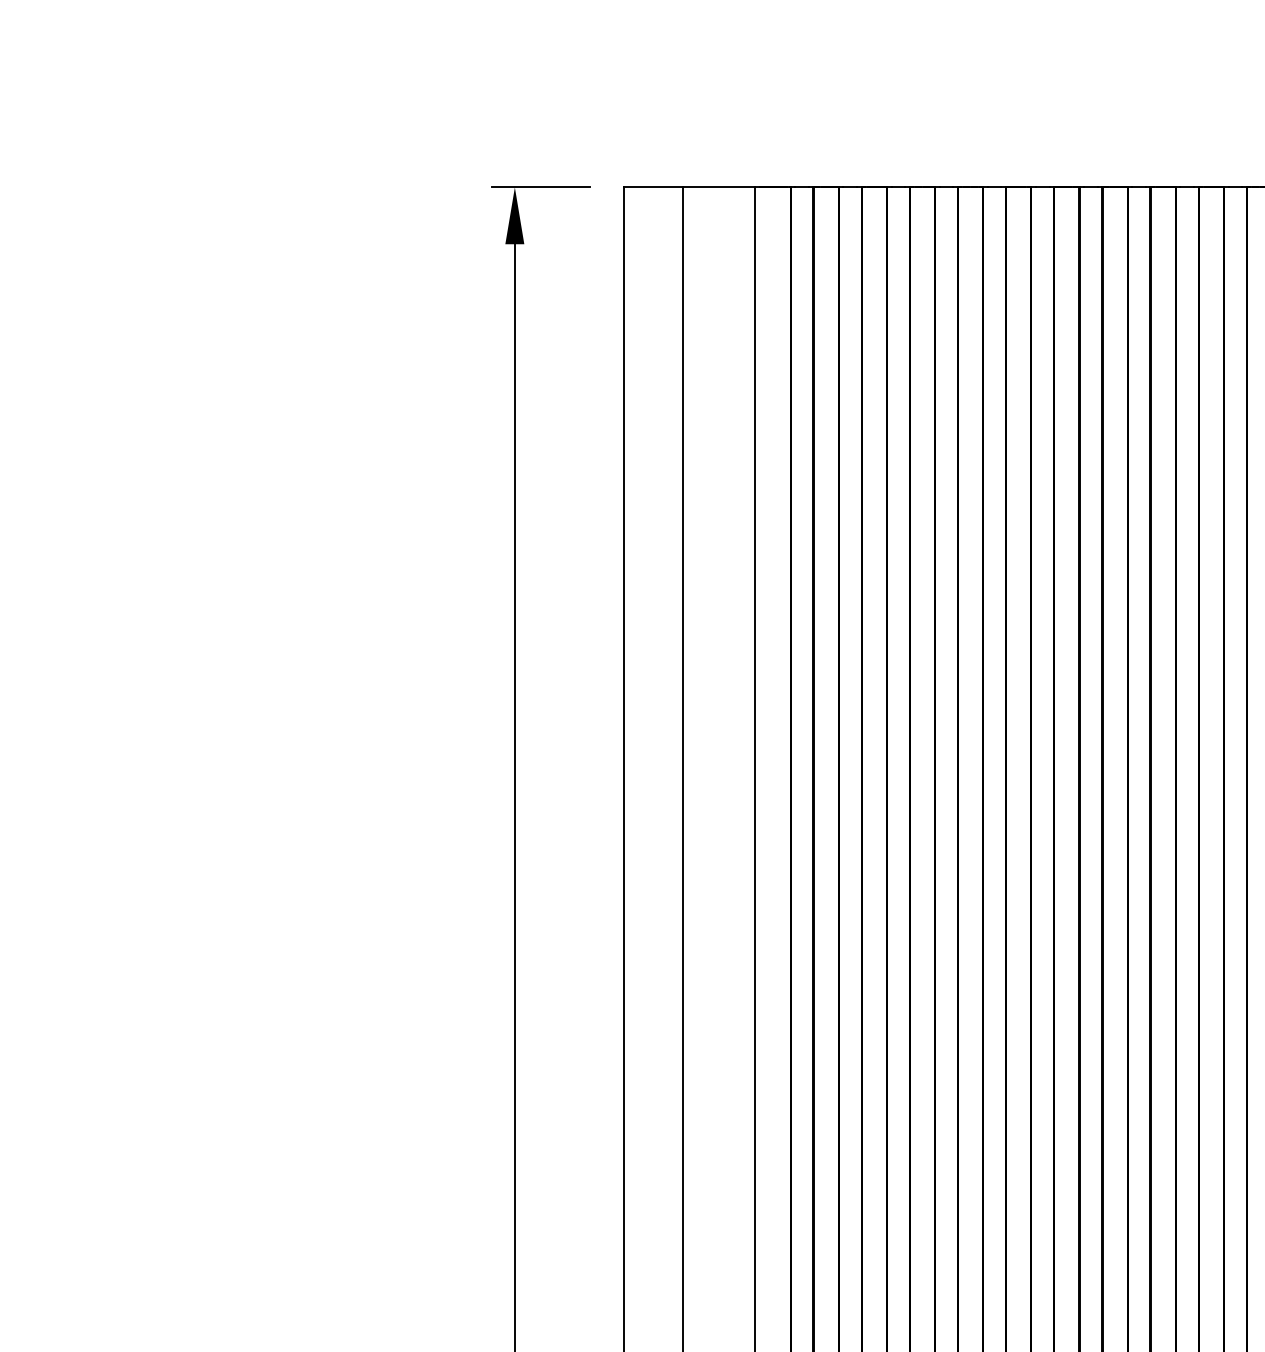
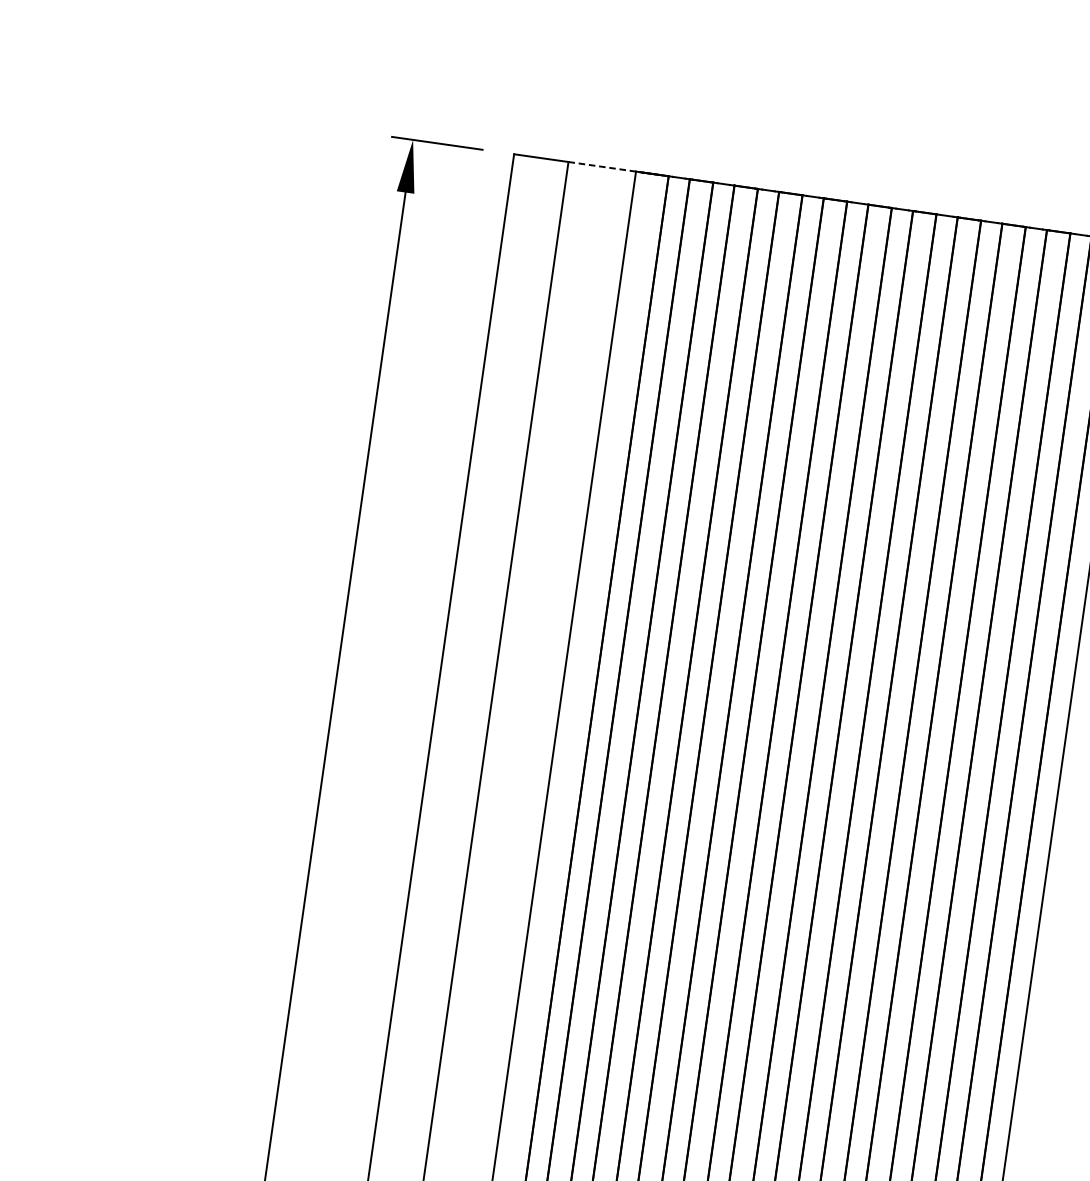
line: (719, 187) -> (602, 166), solid -> dashed

